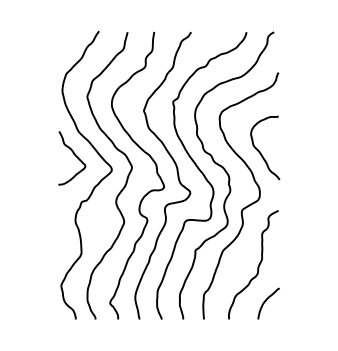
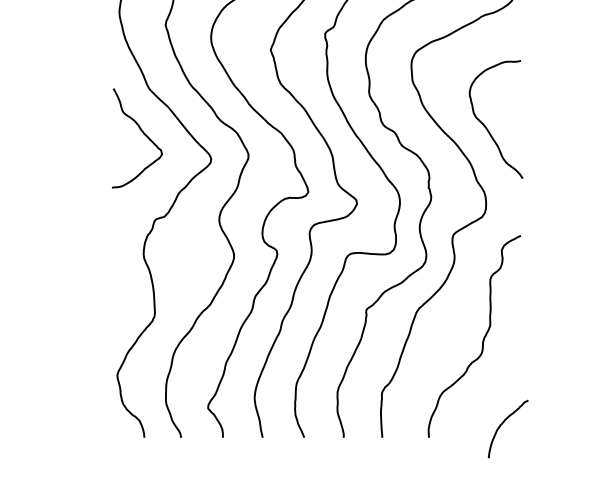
curve: (266, 301) -> (503, 424), moved

